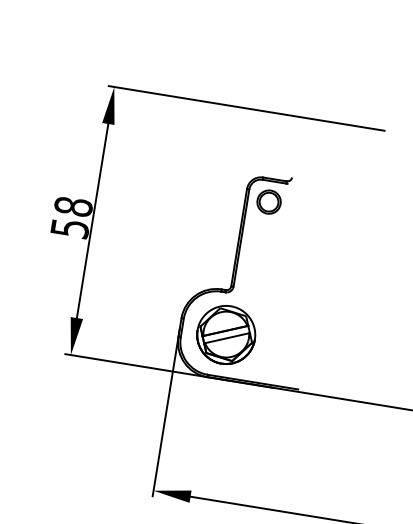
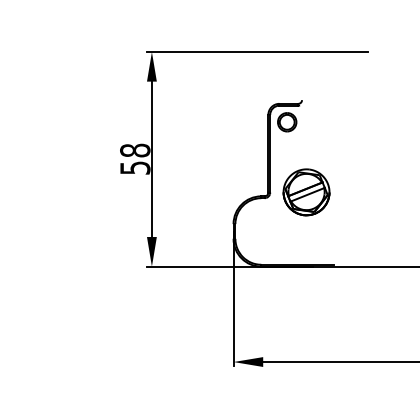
part: (226, 335) -> (306, 192), moved

